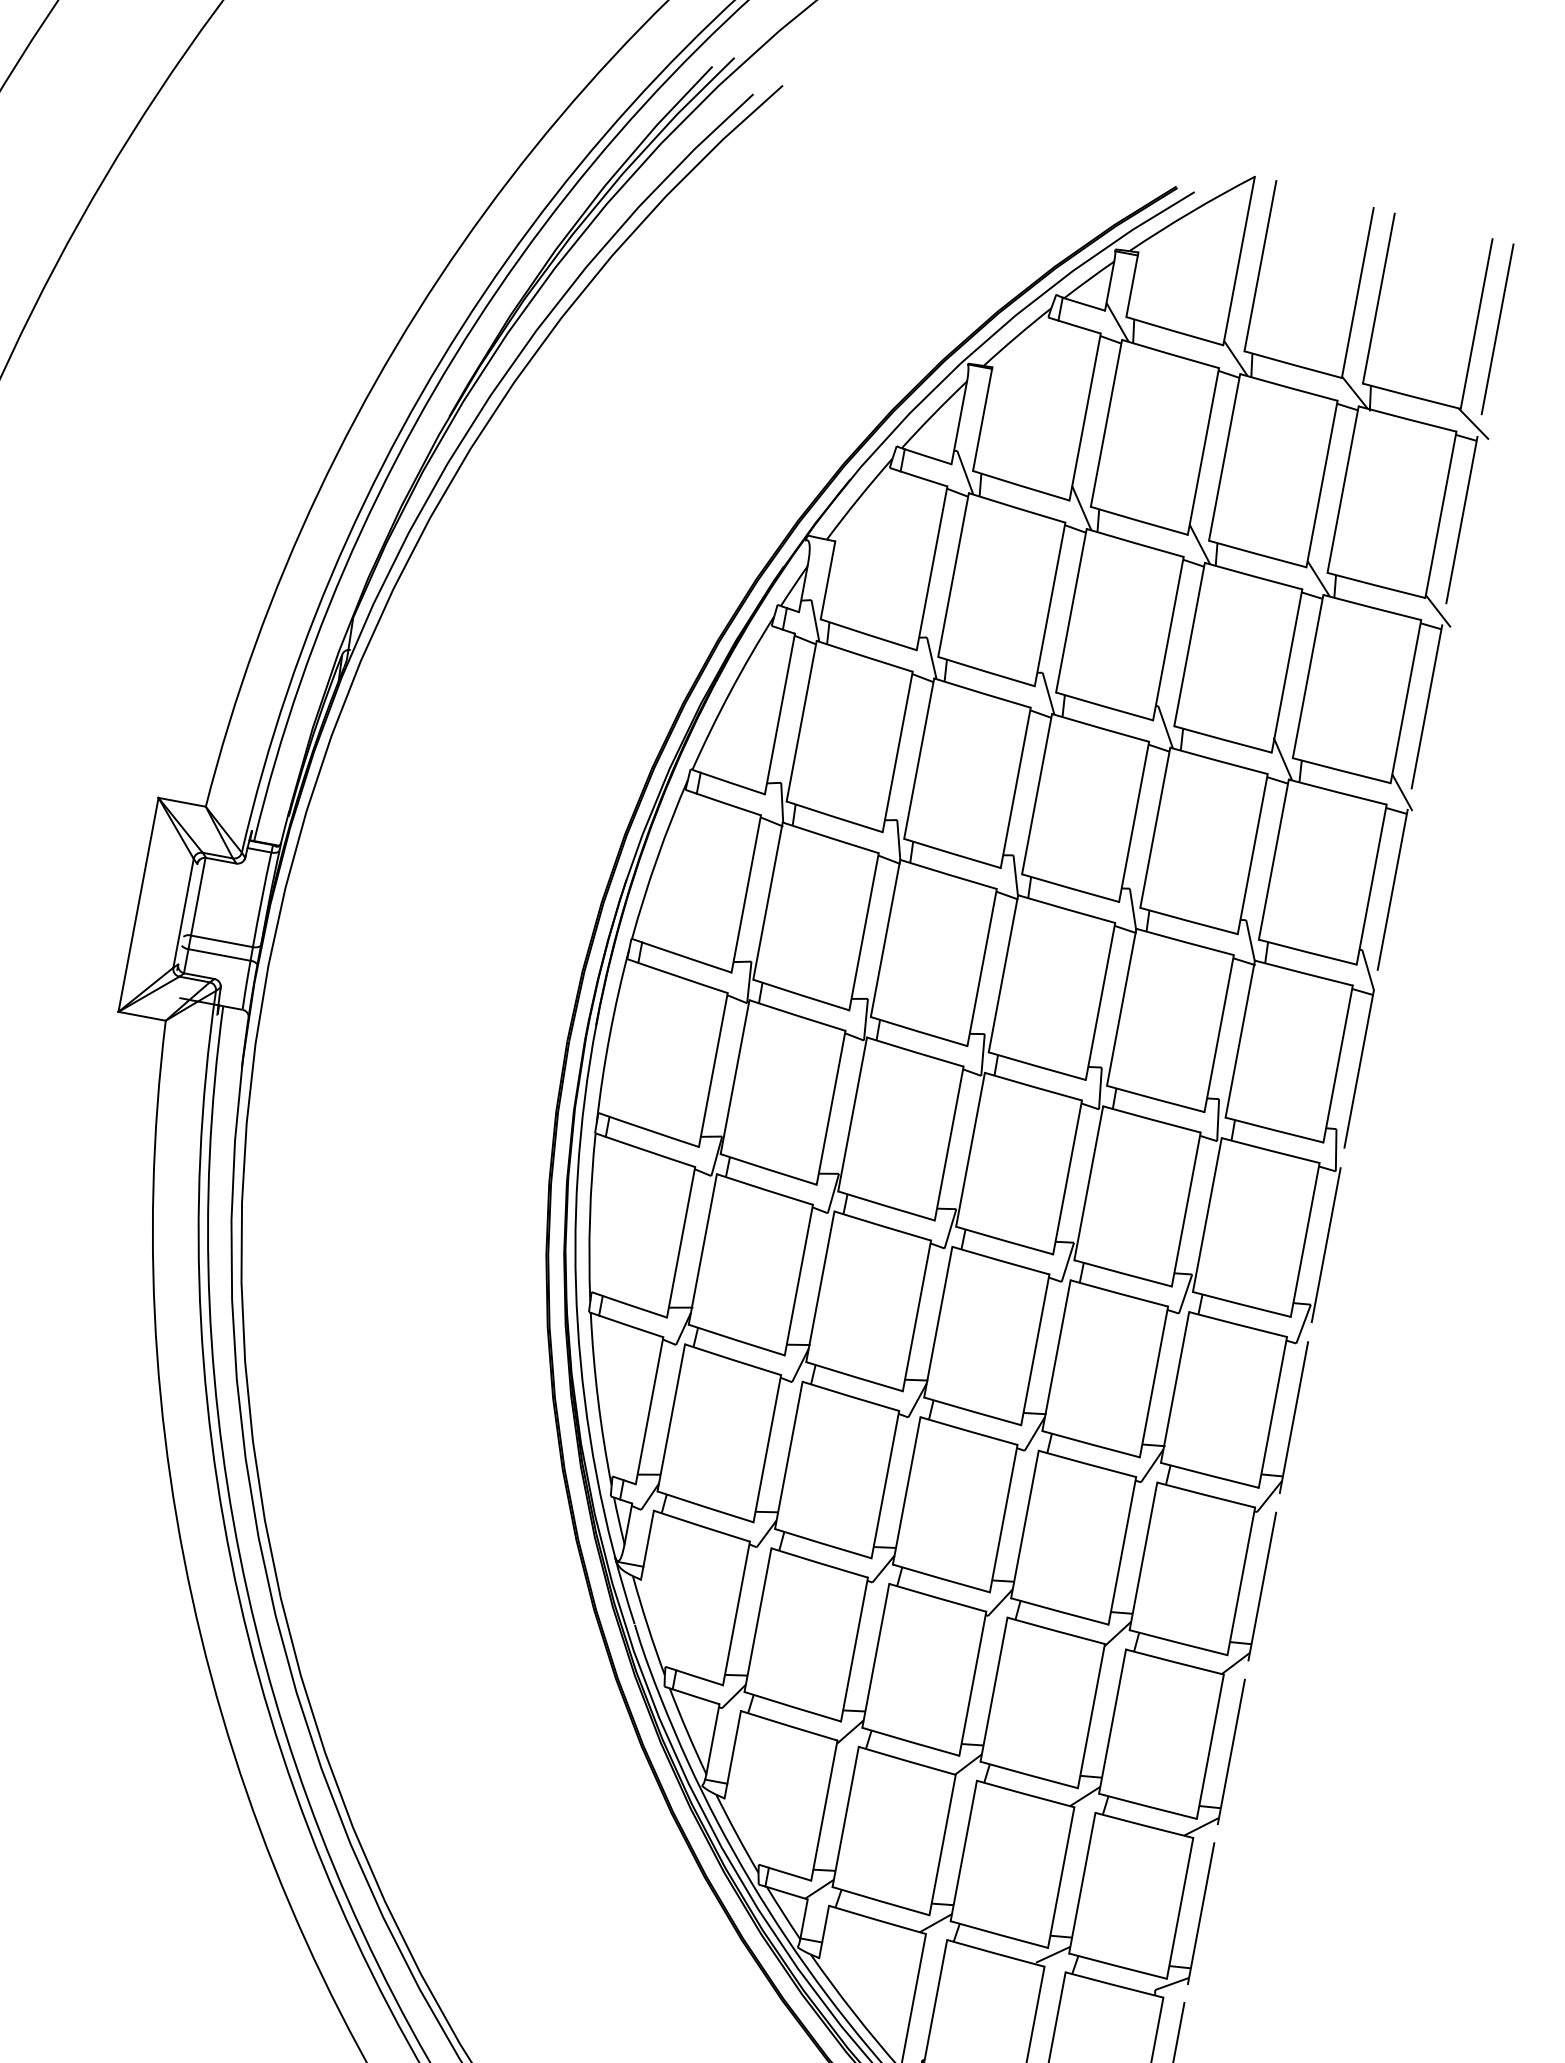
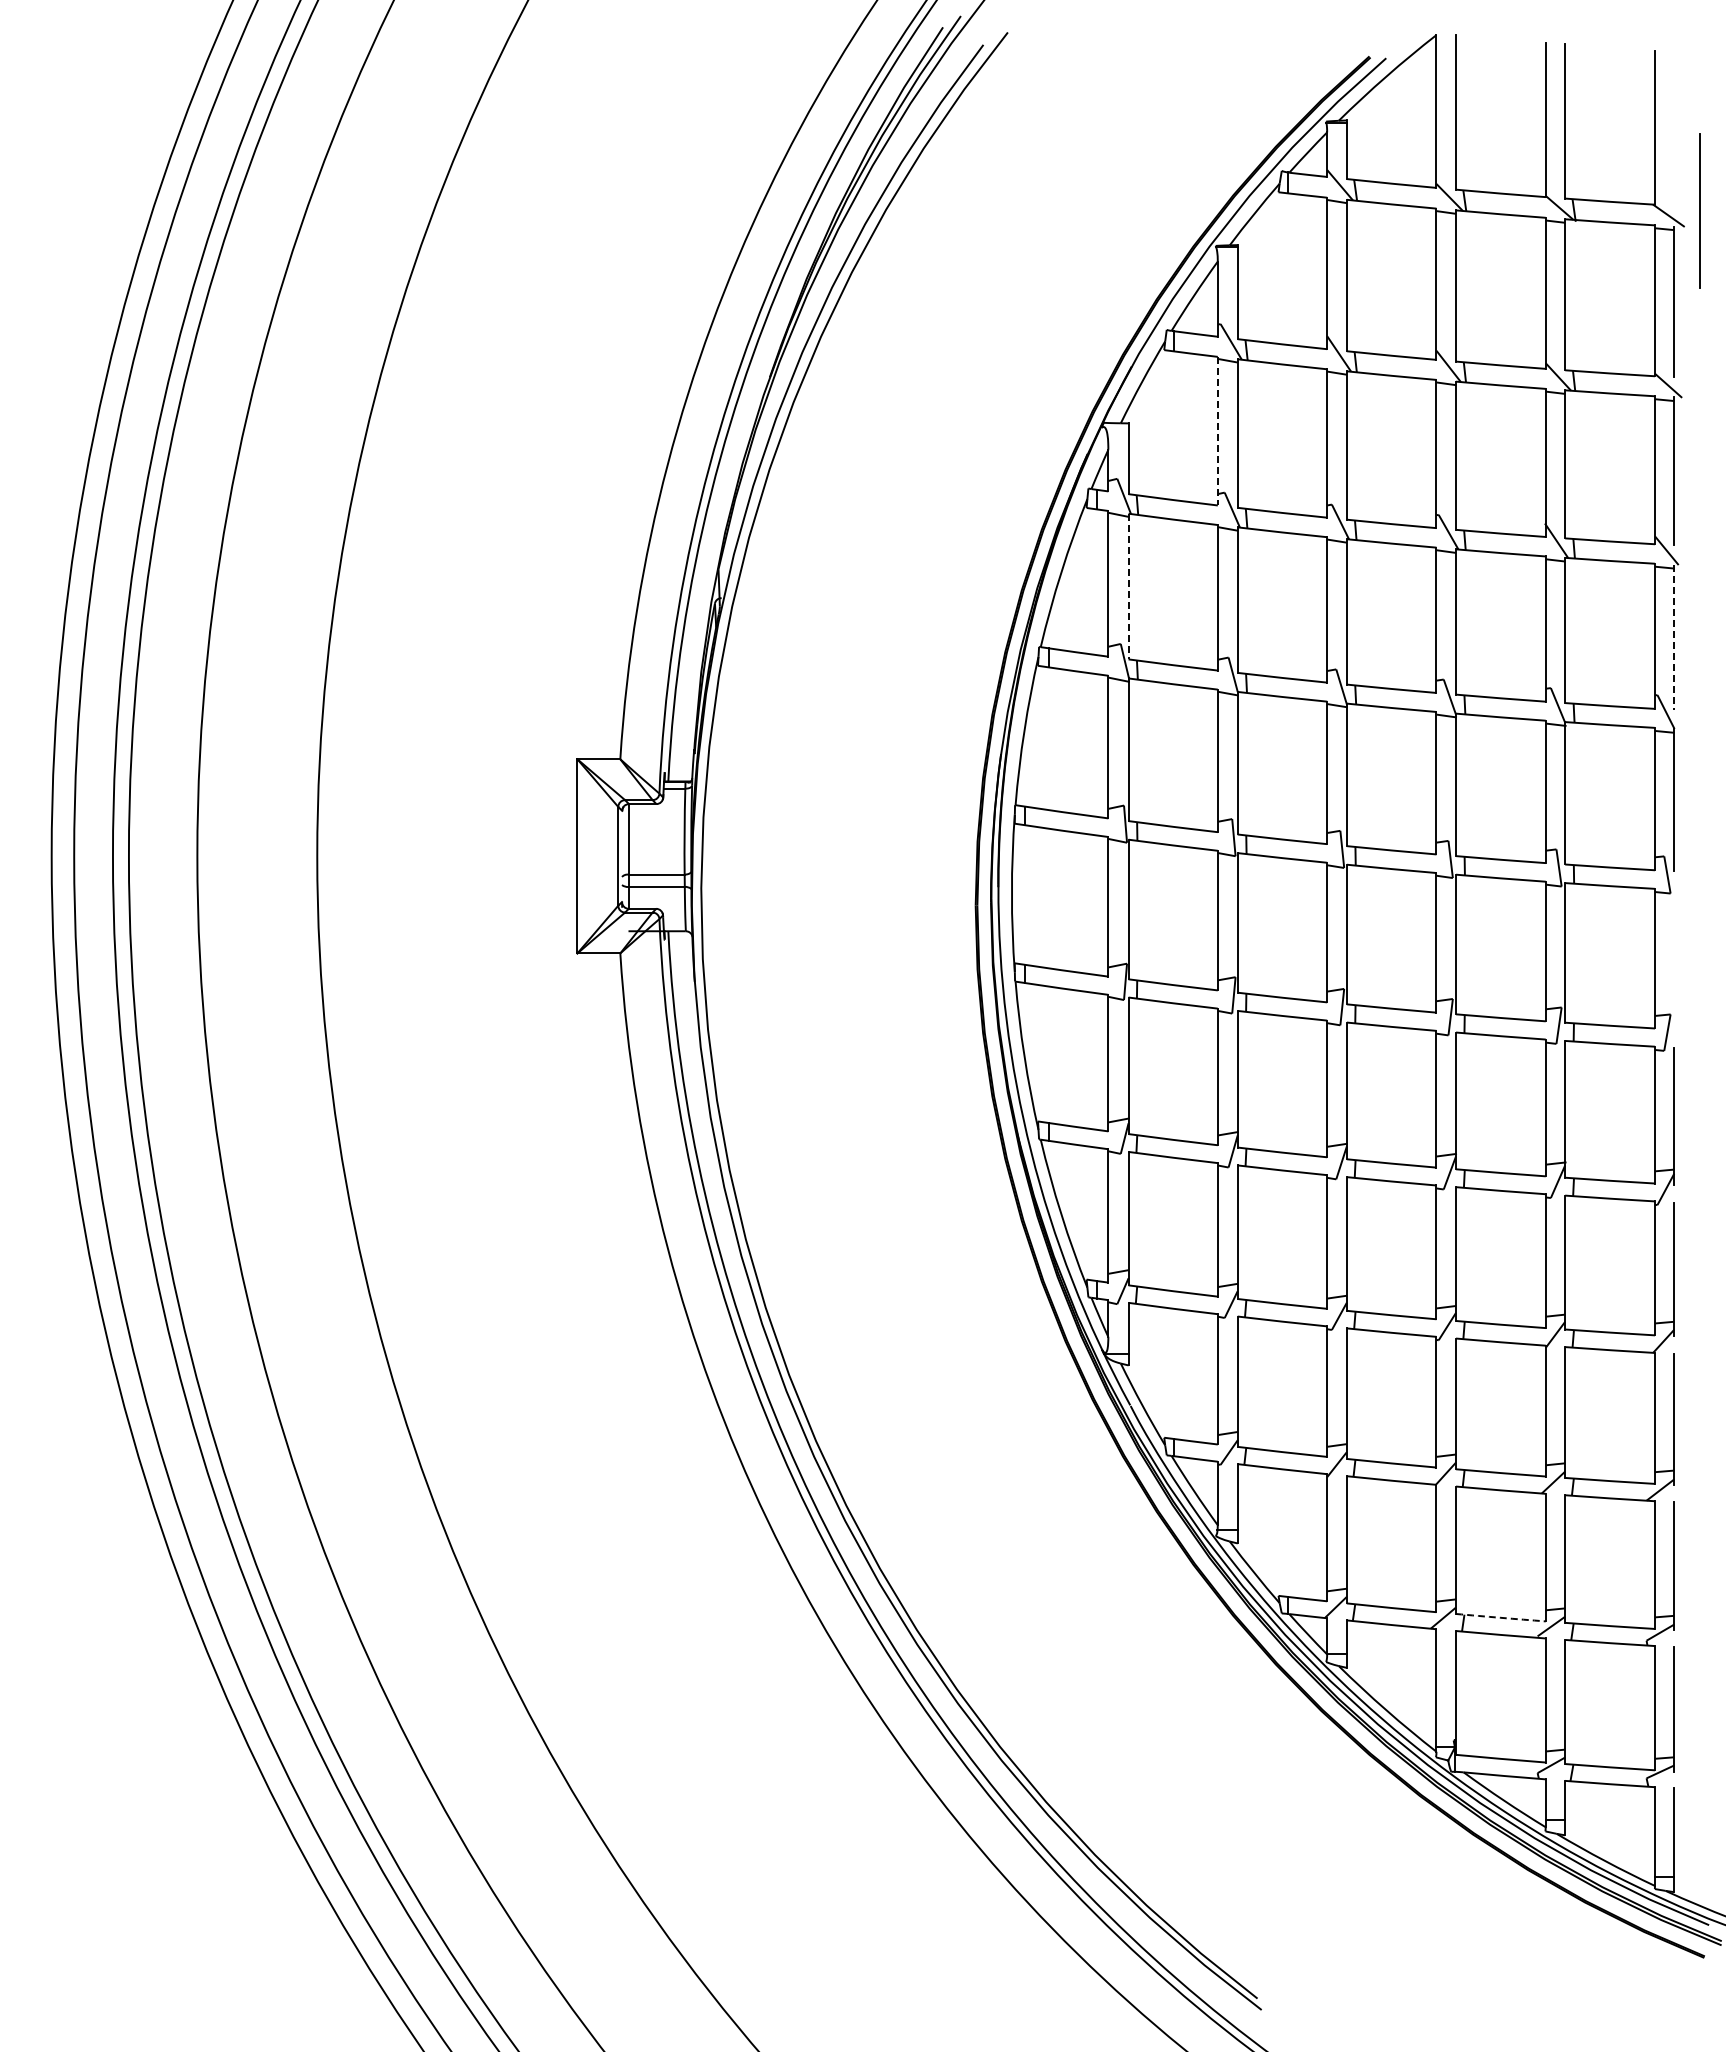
line: (1496, 328) -> (1699, 210), moved
line: (931, 568) -> (1217, 431), solid -> dashed
line: (801, 721) -> (1128, 586), solid -> dashed
line: (1392, 889) -> (1674, 637), solid -> dashed
line: (1326, 1244) -> (1674, 959), removed
arc: (998, 1934) -> (1500, 1617), solid -> dashed

